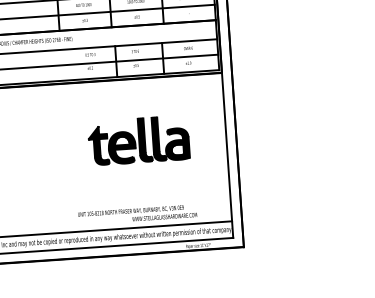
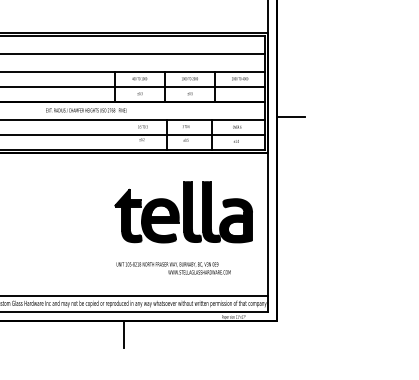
line: (242, 33) -> (290, 116), added
part: (138, 140) -> (183, 212), size x1.43
text: (137, 214) -> (173, 268), moved
line: (85, 271) -> (123, 334), added

